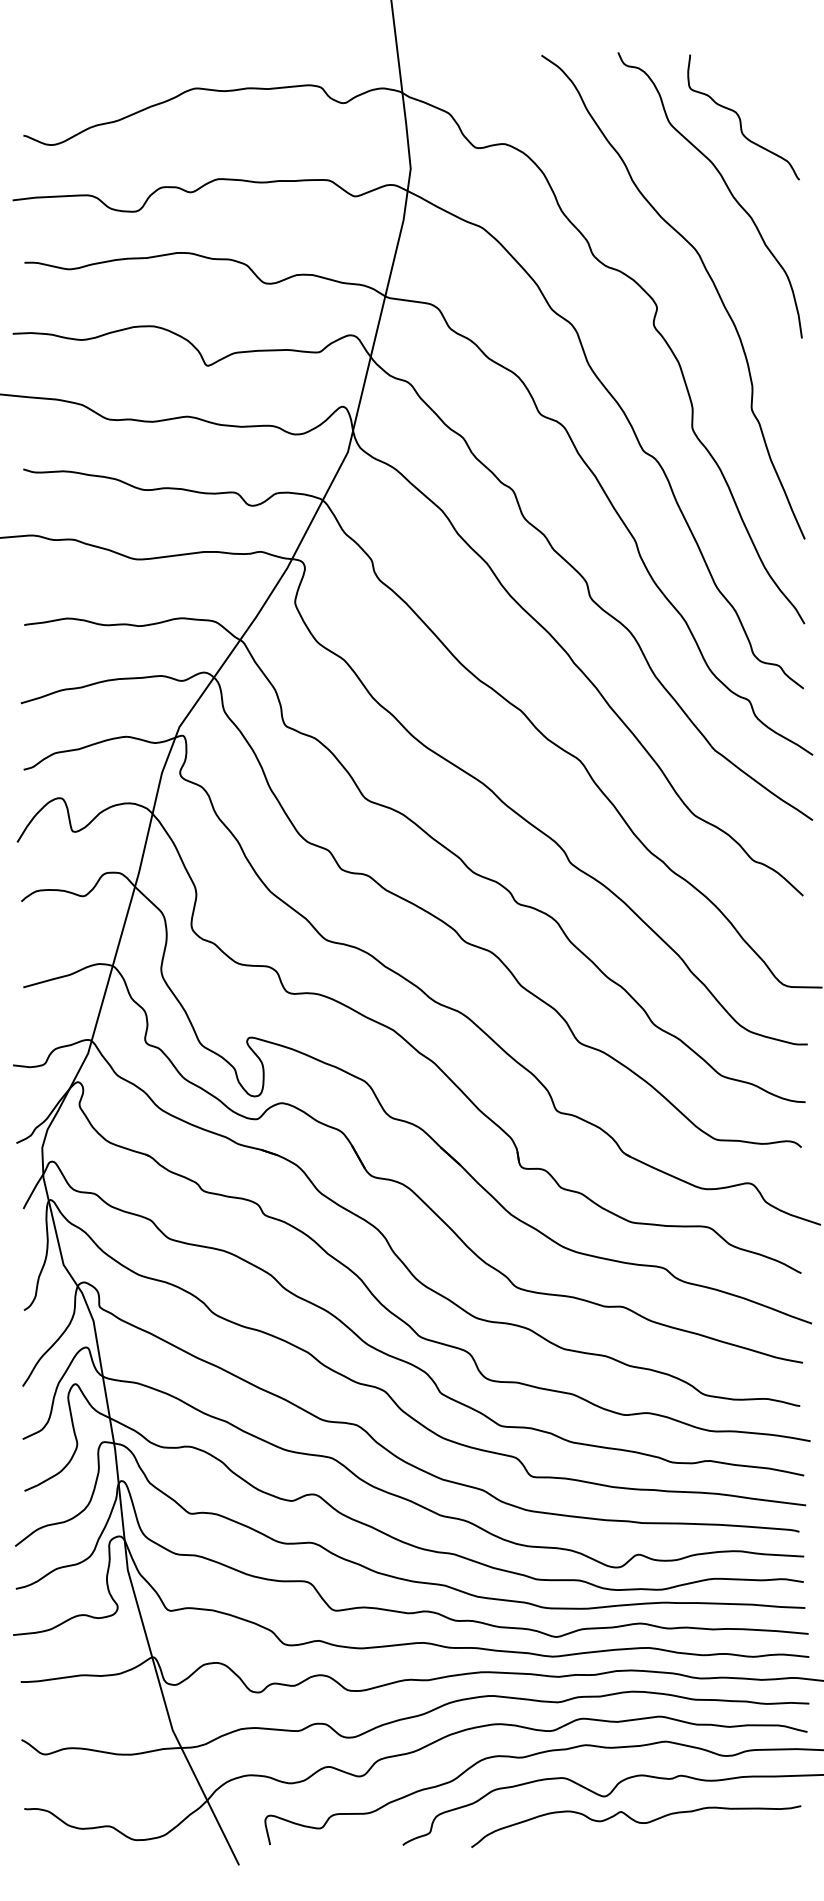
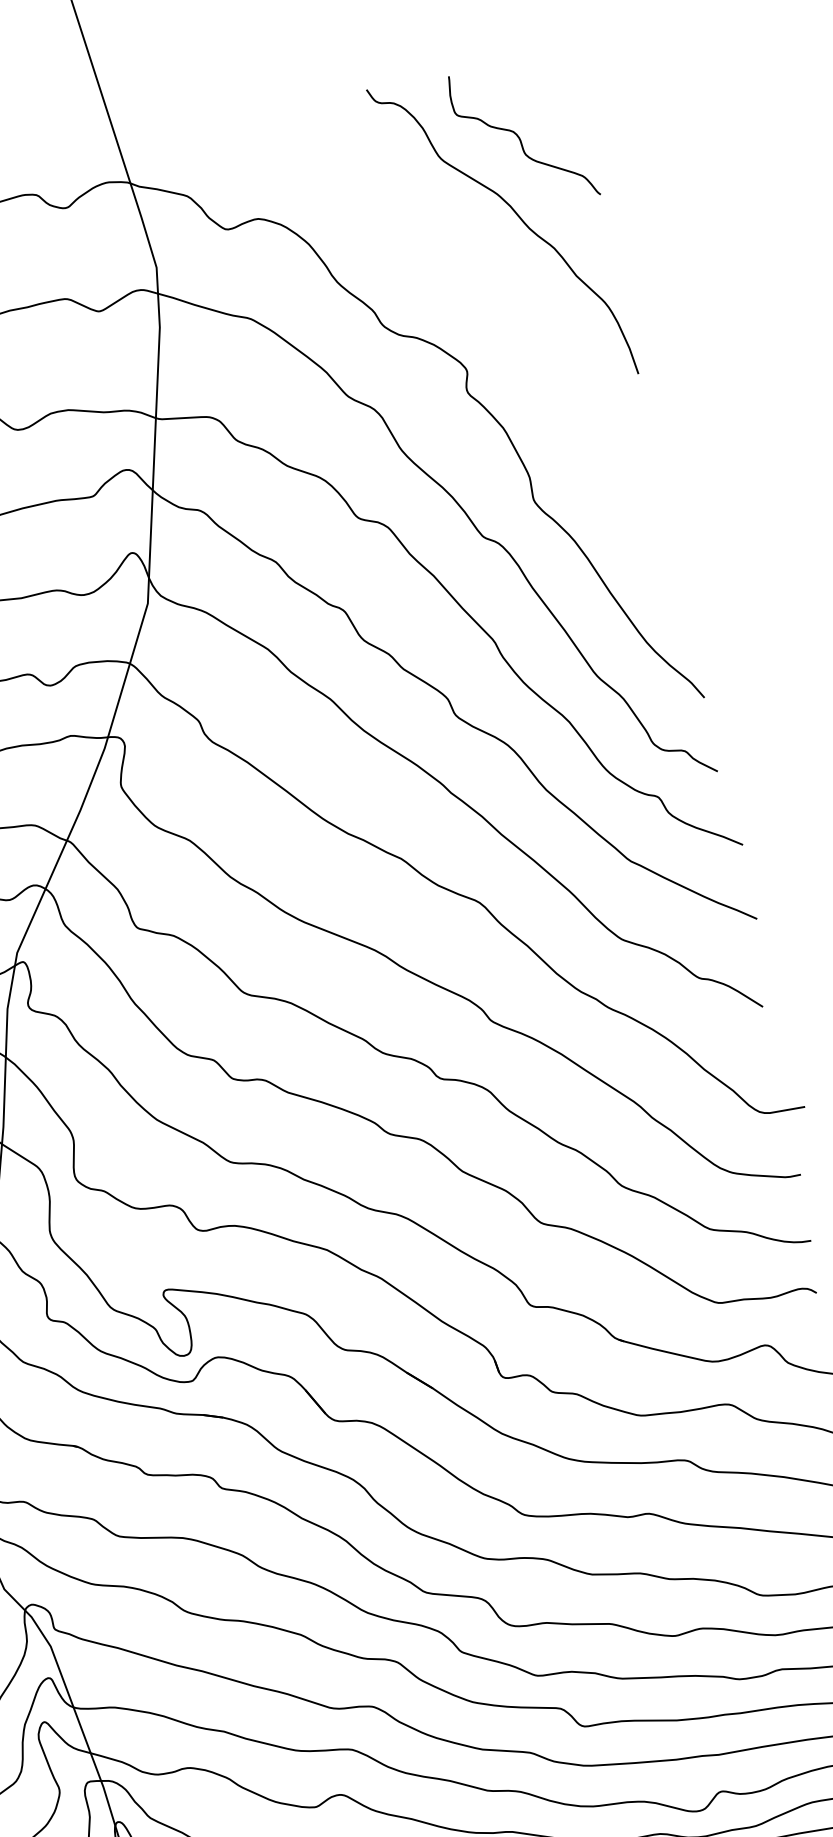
curve: (707, 274) -> (517, 322), removed

